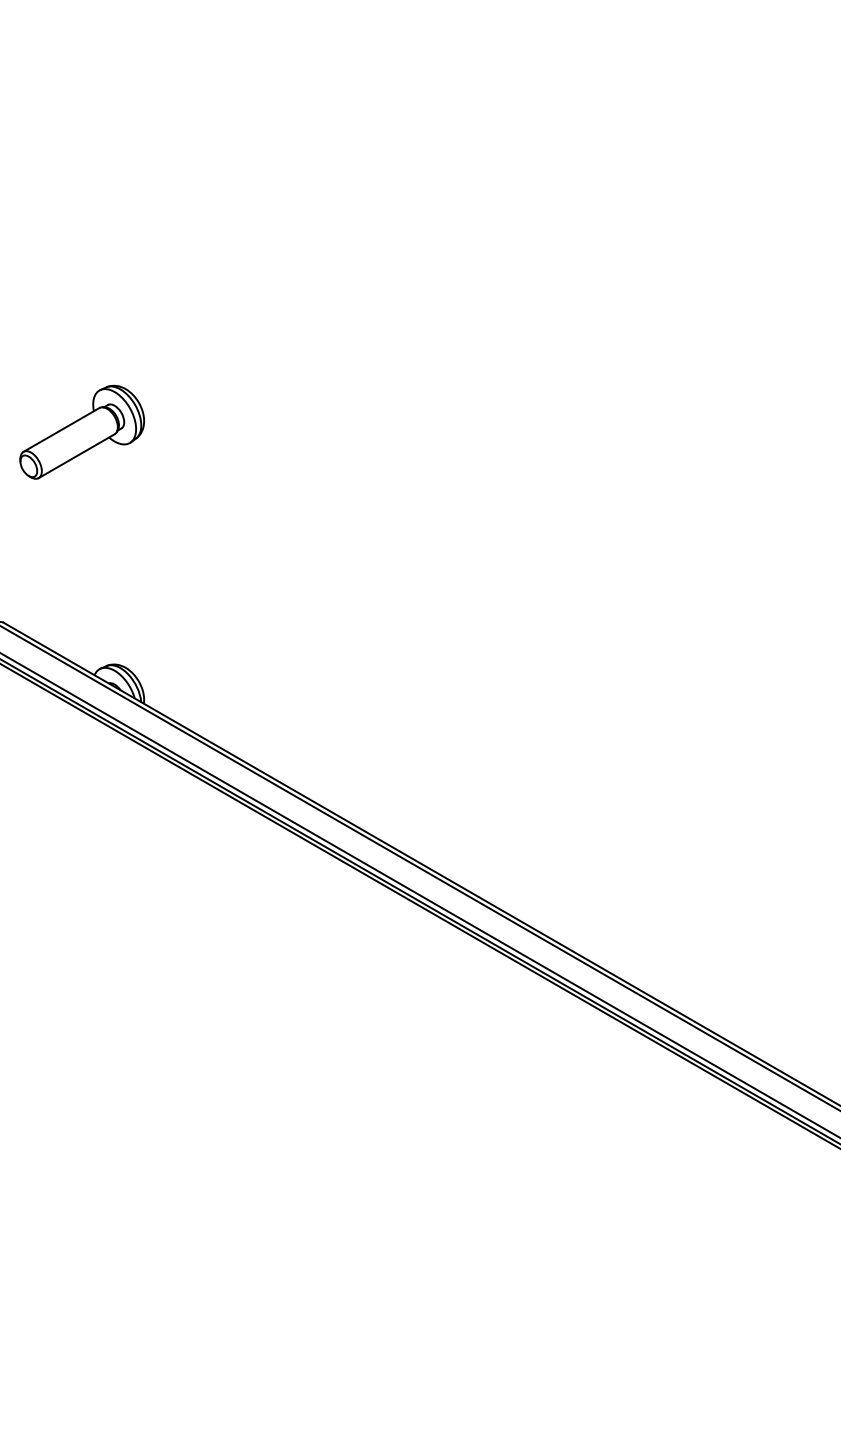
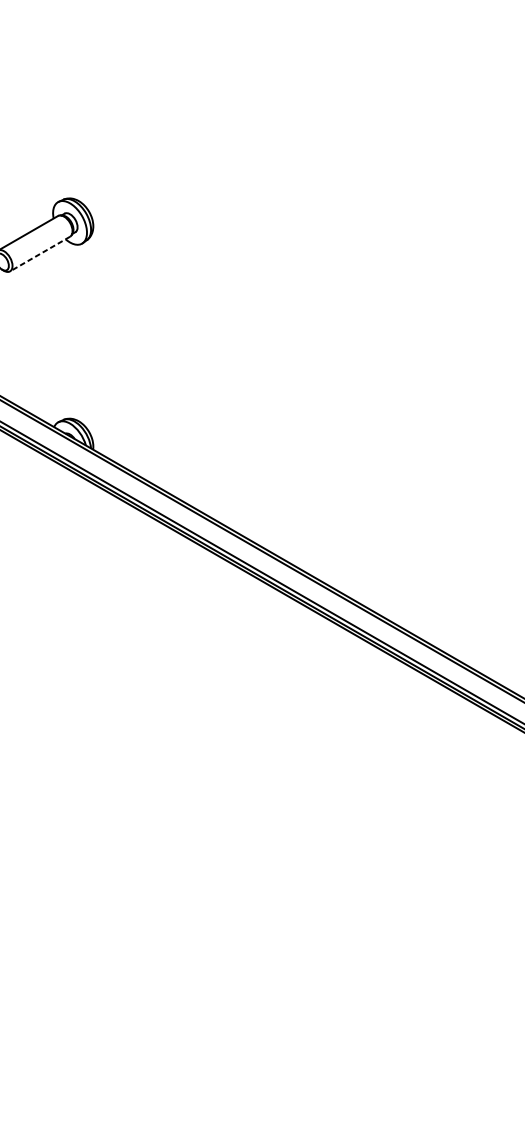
line: (76, 456) -> (39, 254), solid -> dashed

